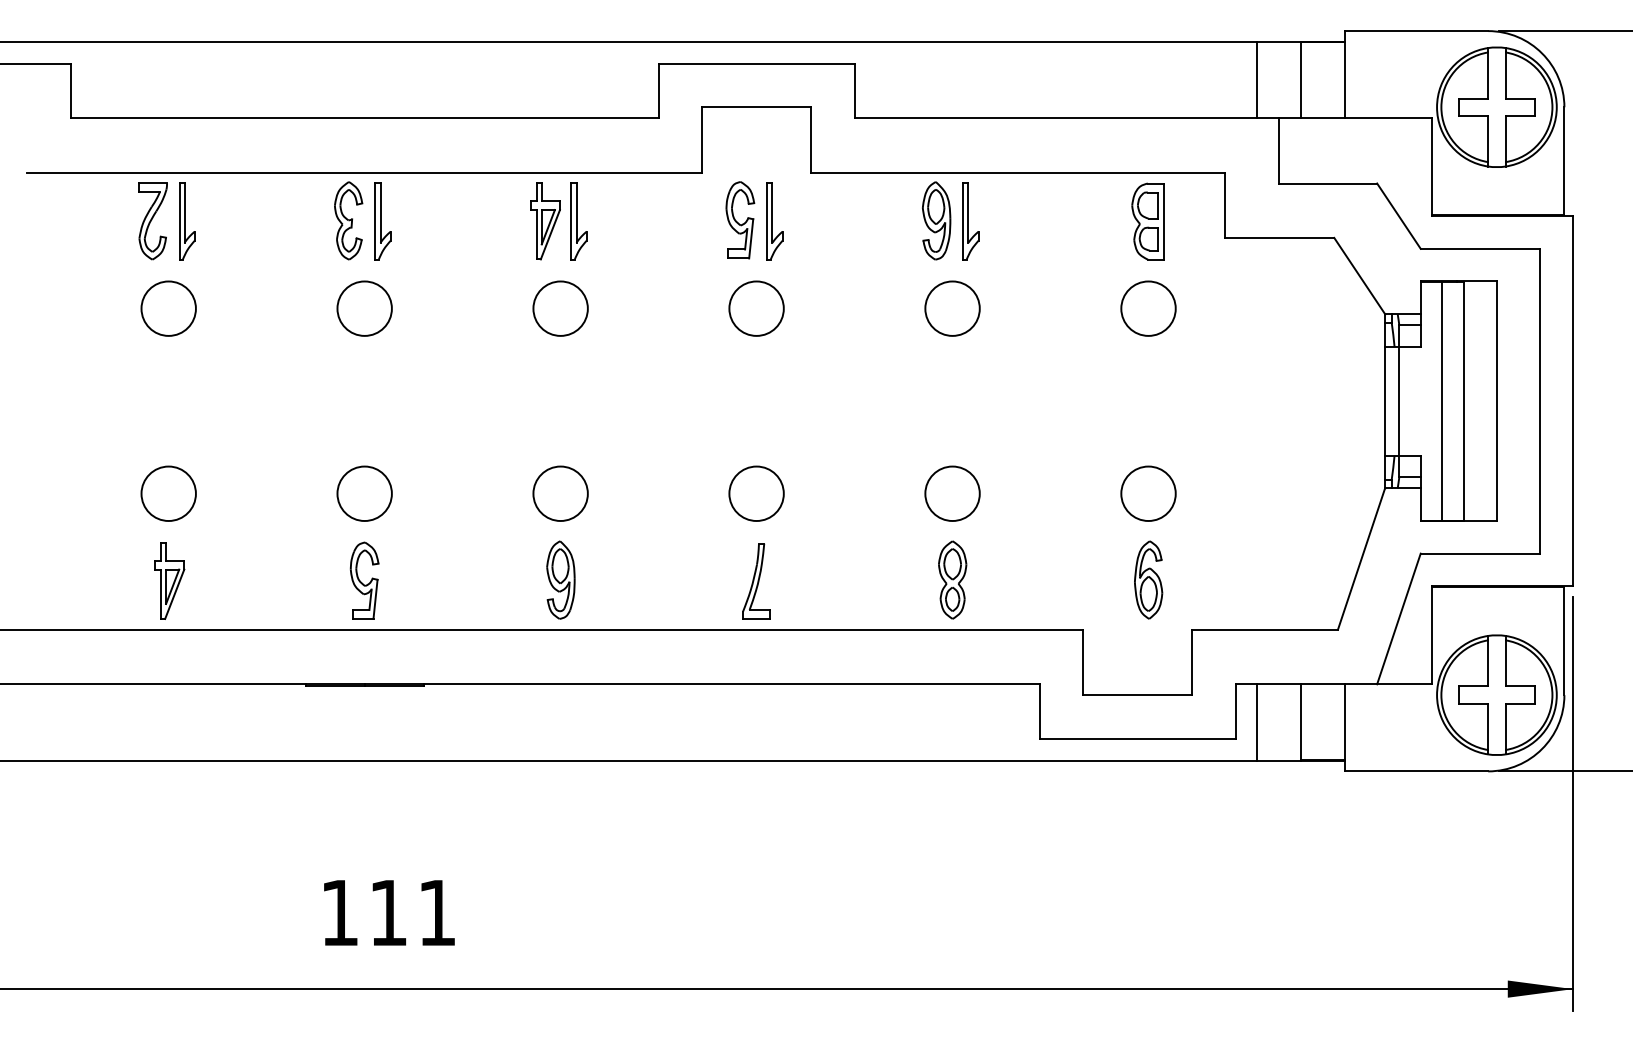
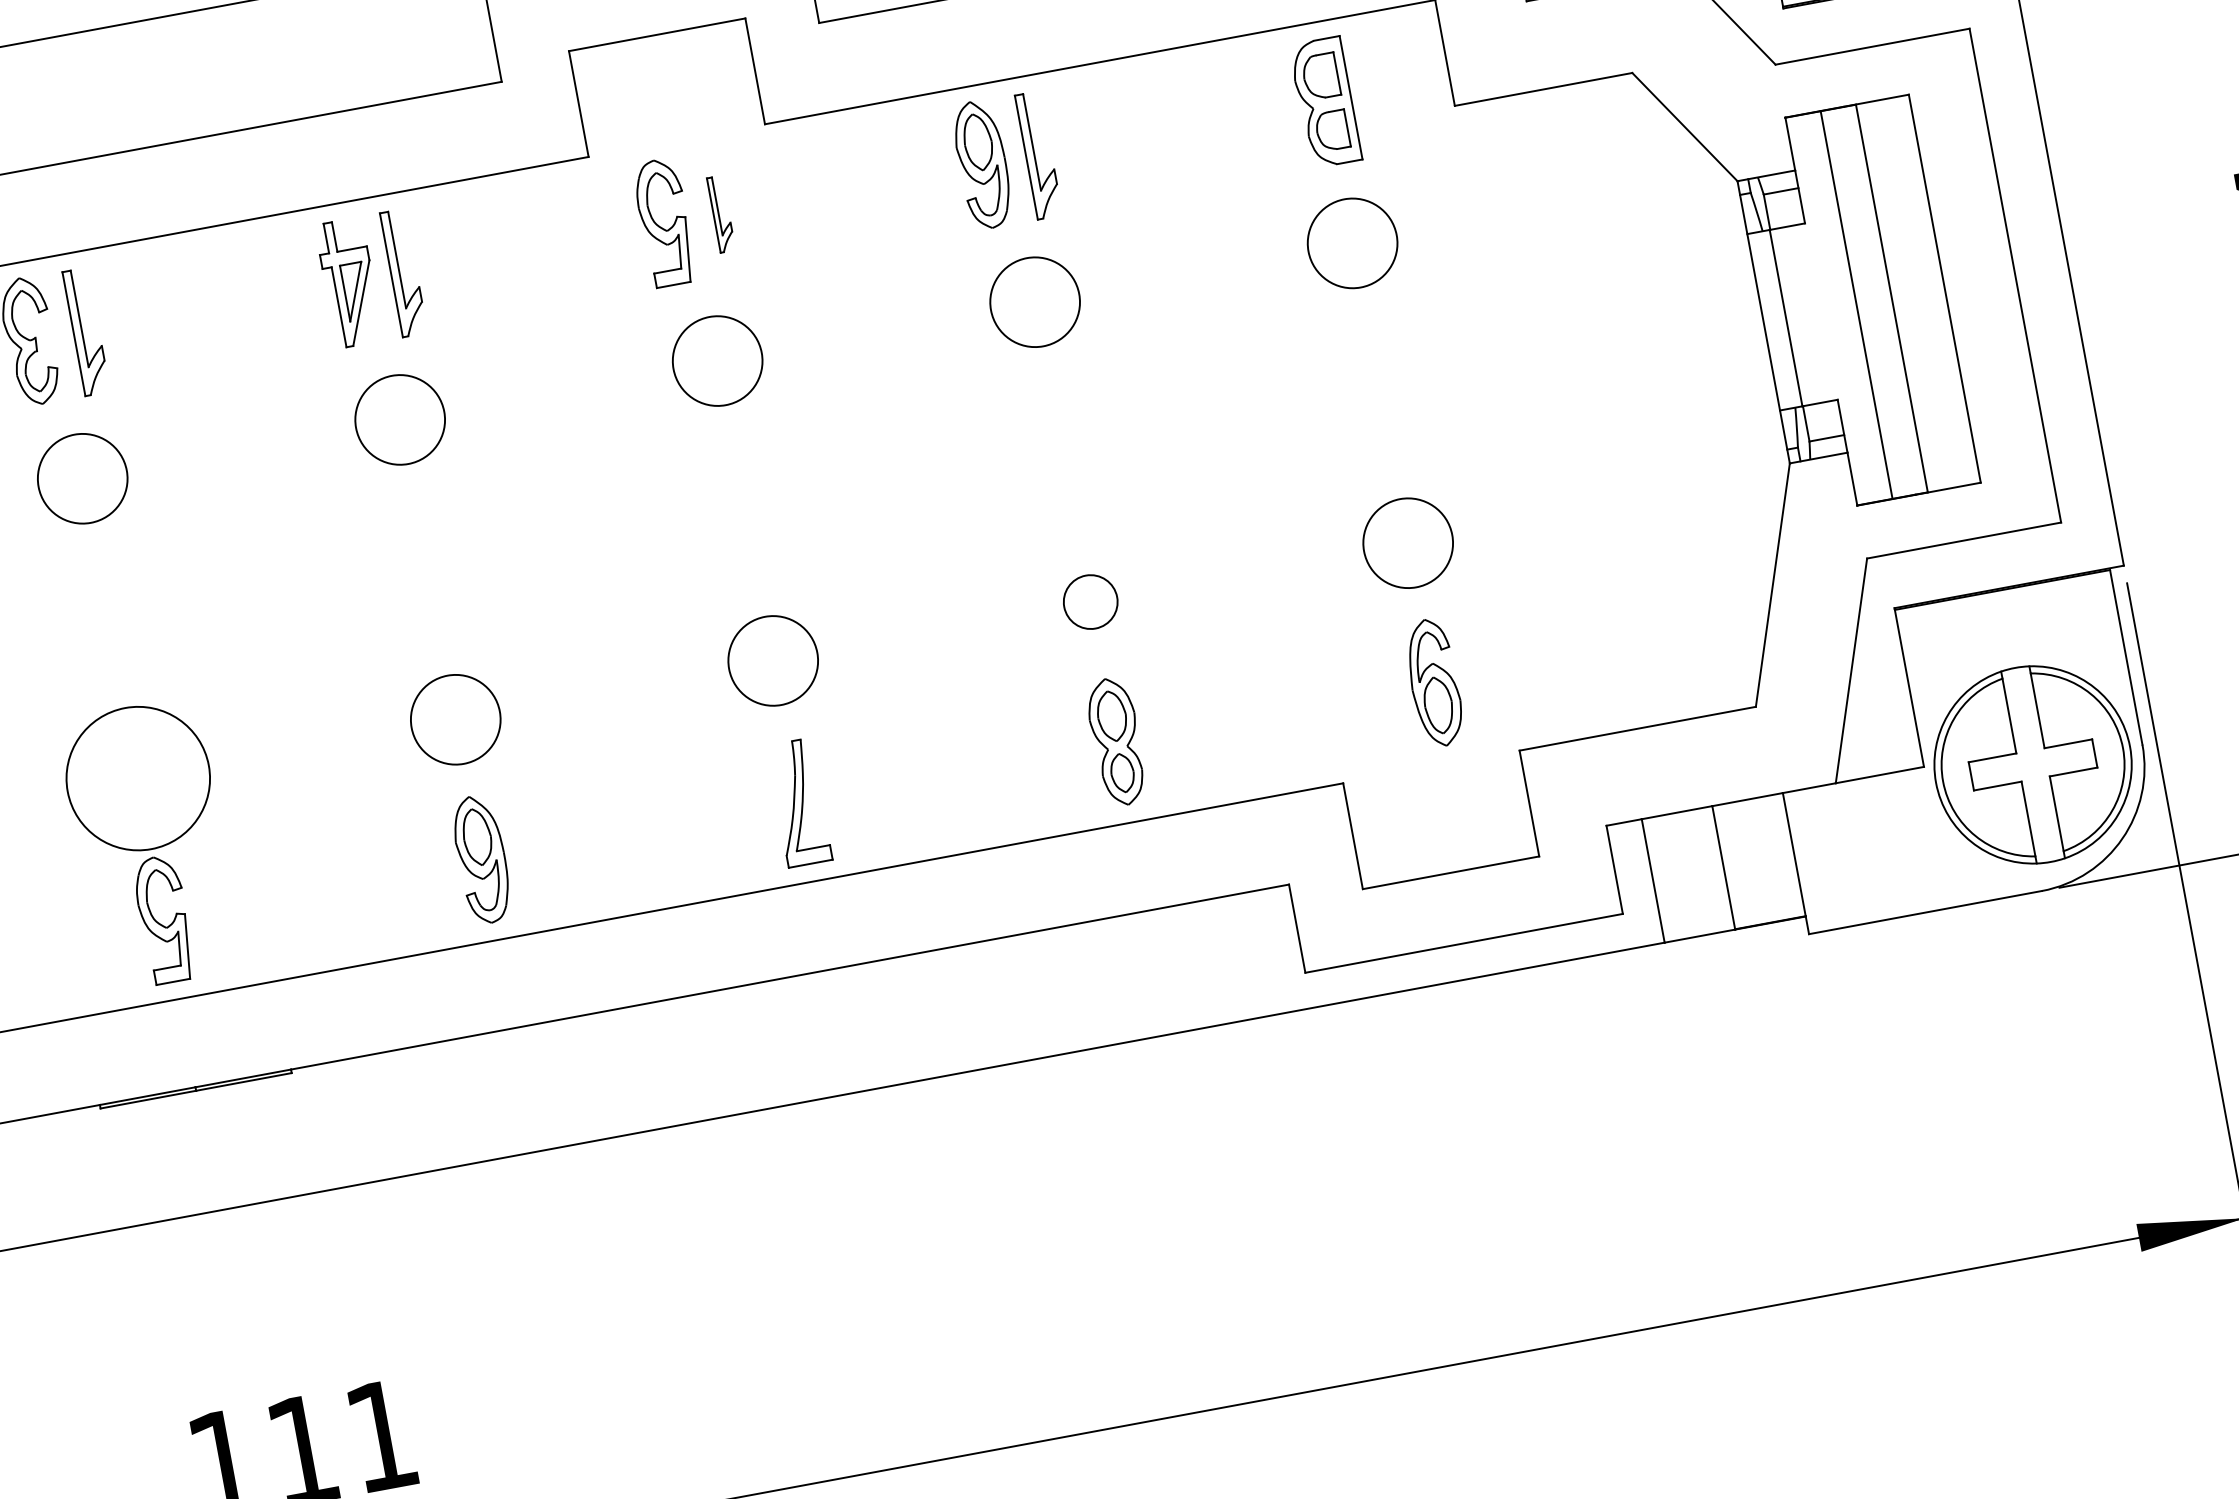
part: (774, 221) -> (720, 214), size x0.6
circle: (364, 493) -> (137, 778), size x1.6
circle: (952, 493) -> (1090, 601), size x0.6

